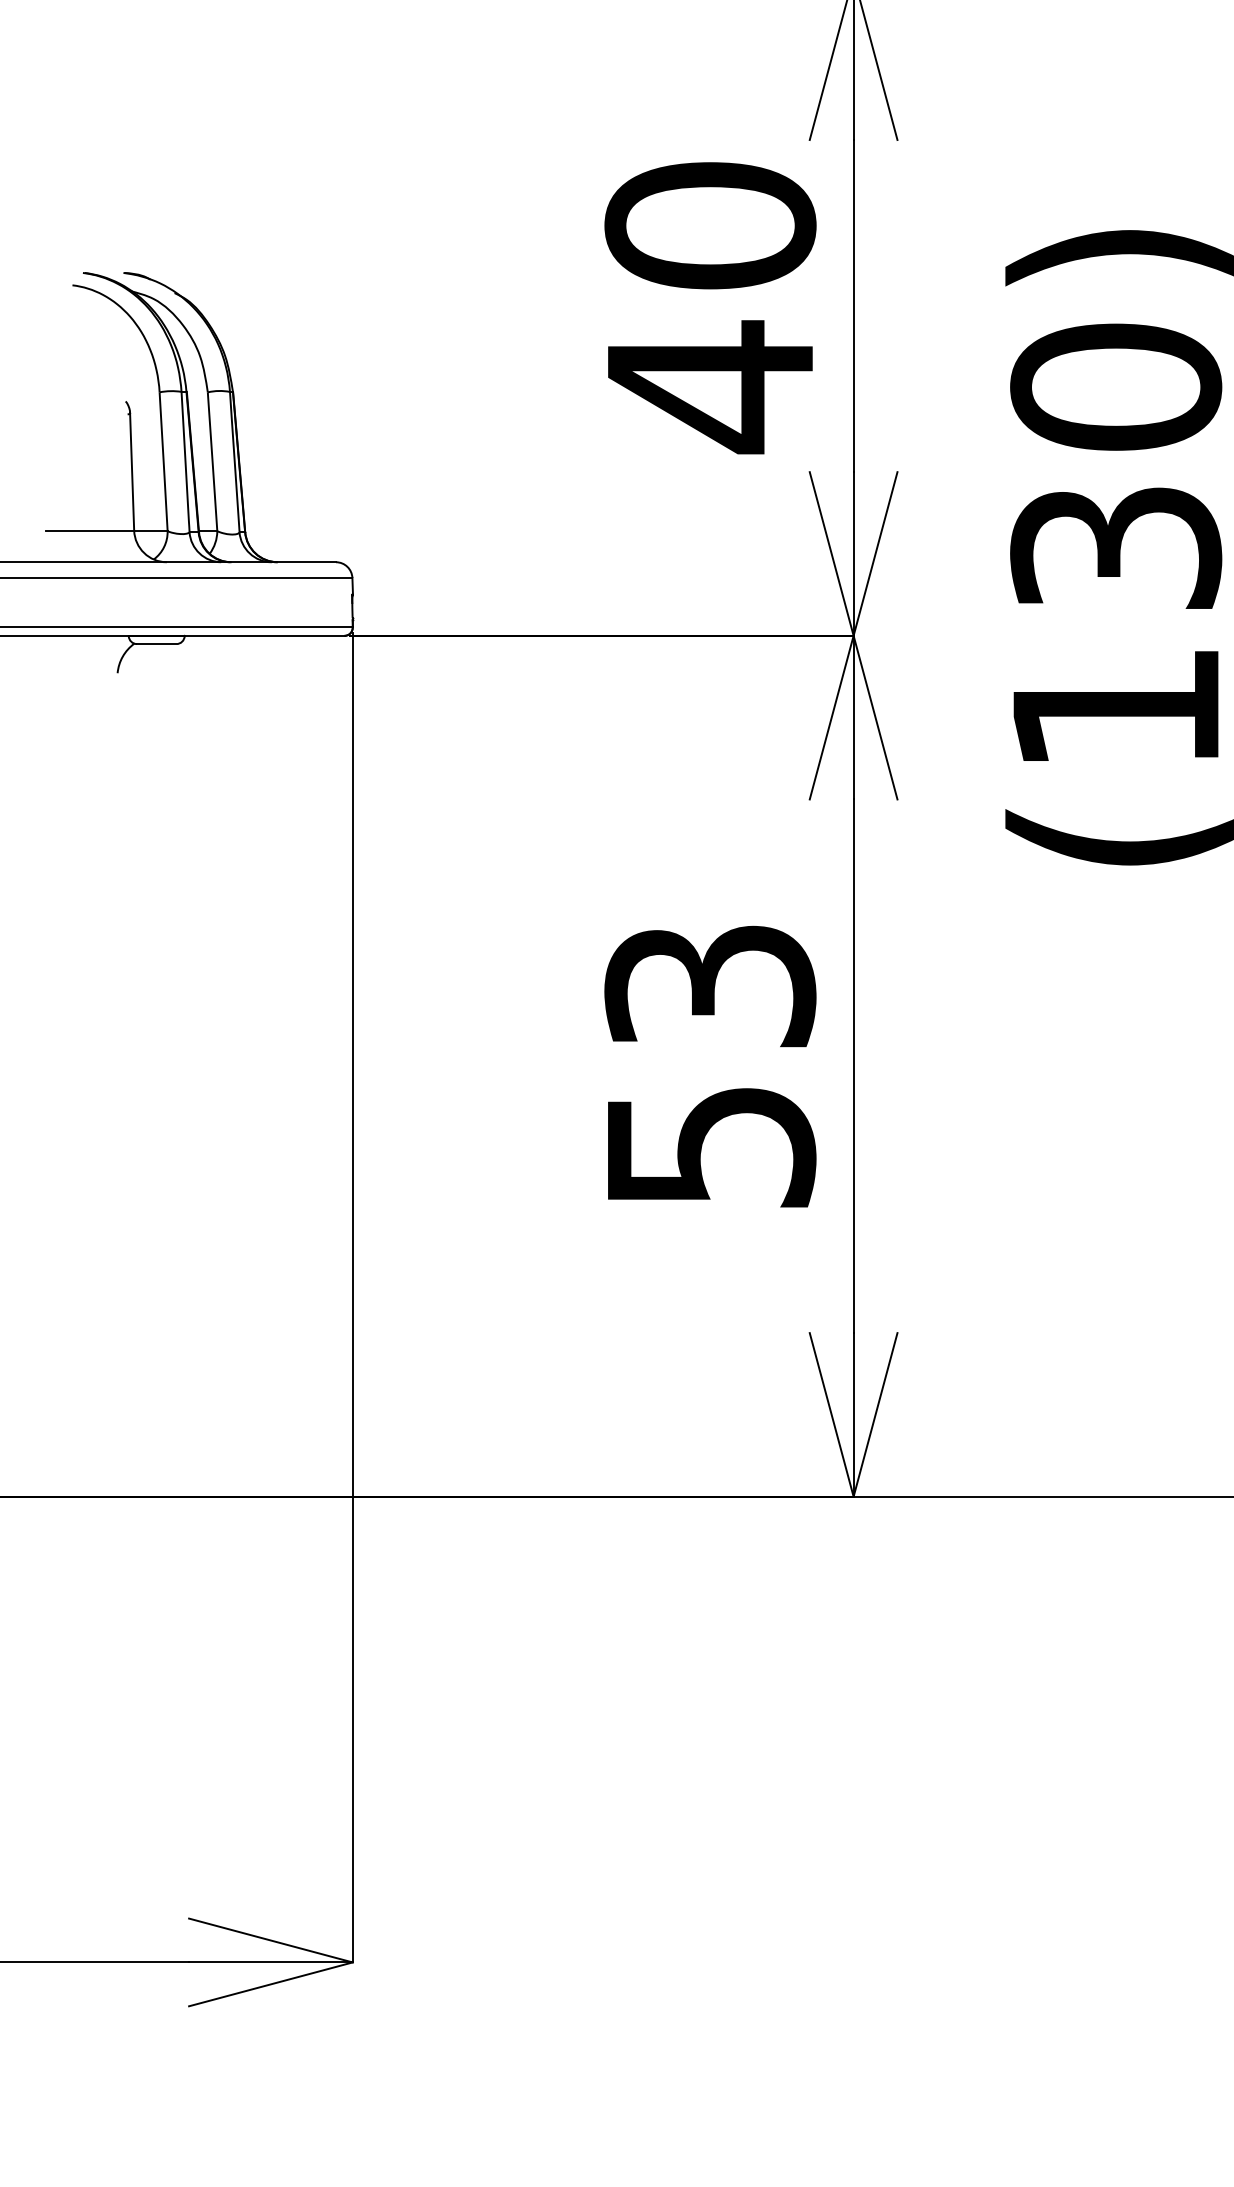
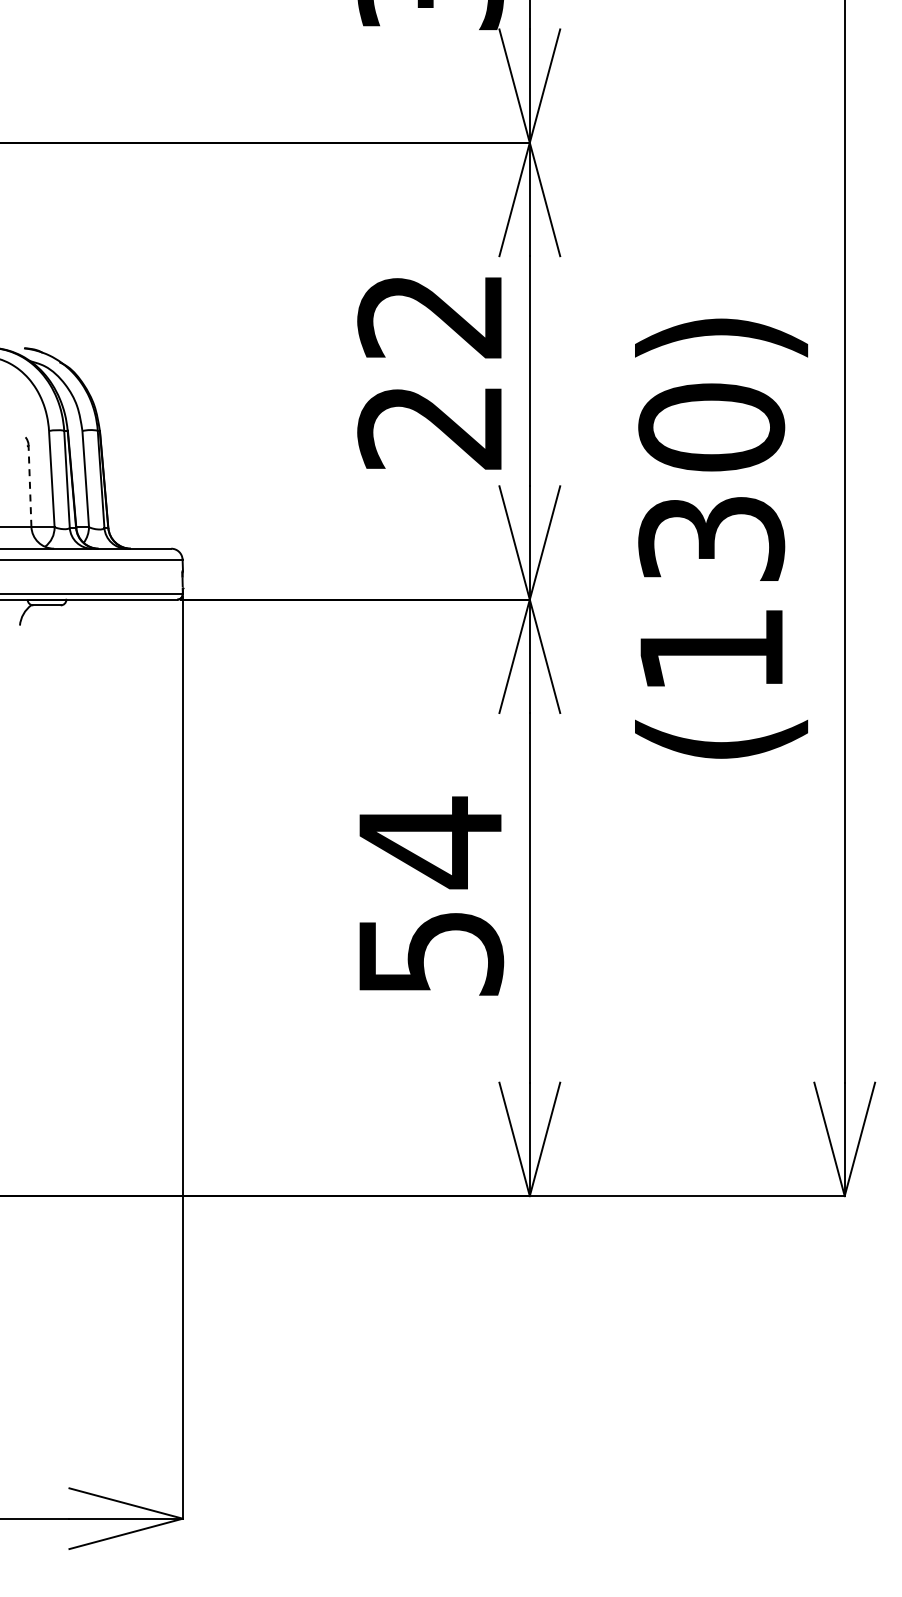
text: (710, 307) -> (430, 372), 40 -> 22
line: (132, 472) -> (30, 486), solid -> dashed
text: (710, 986) -> (430, 842), 53 -> 54

